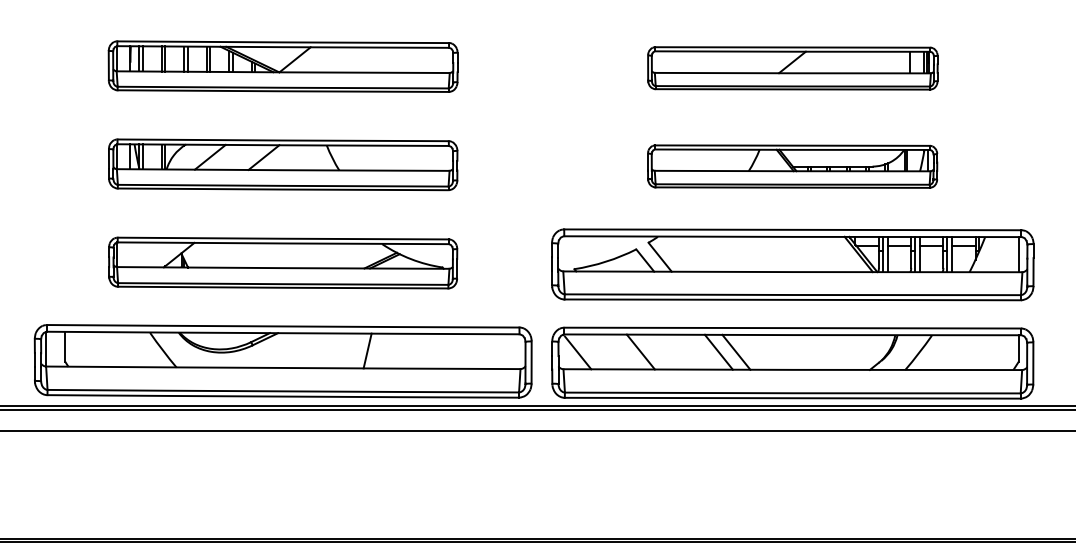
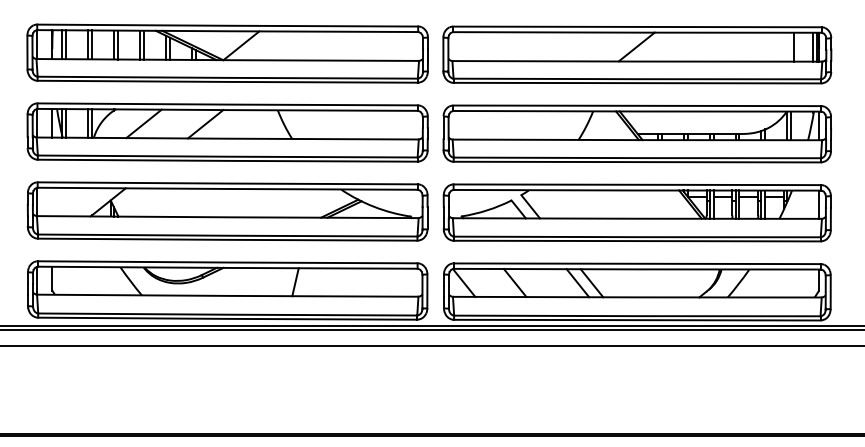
part: (283, 66) -> (227, 53), size x1.43
part: (792, 67) -> (637, 54), size x1.67
part: (283, 164) -> (227, 132), size x1.43
part: (791, 166) -> (636, 133), size x1.67
part: (283, 263) -> (227, 211), size x1.43

